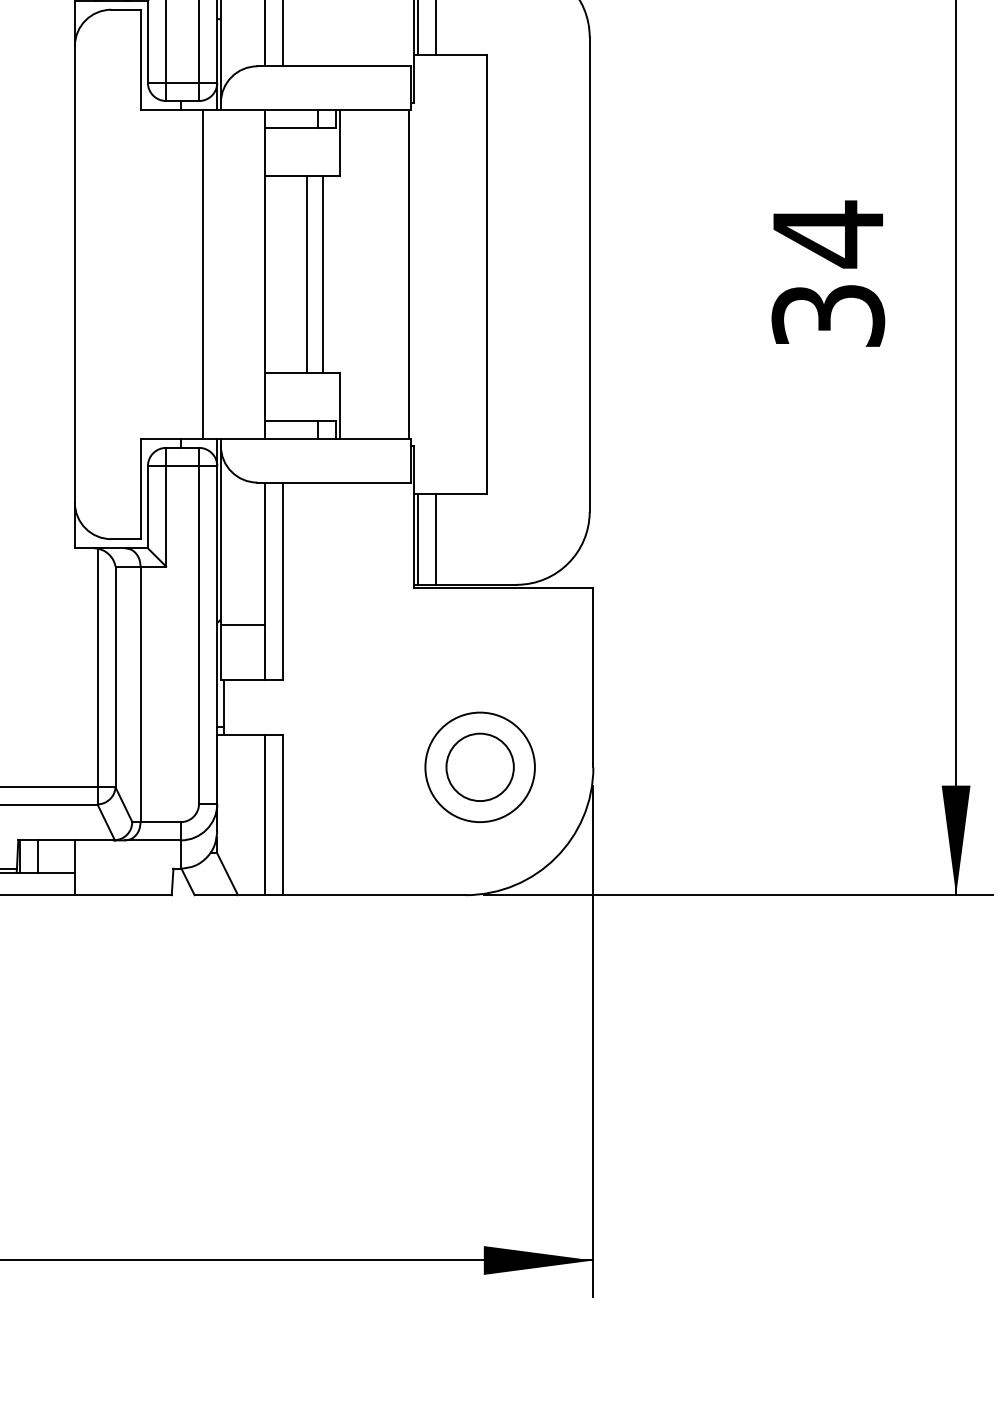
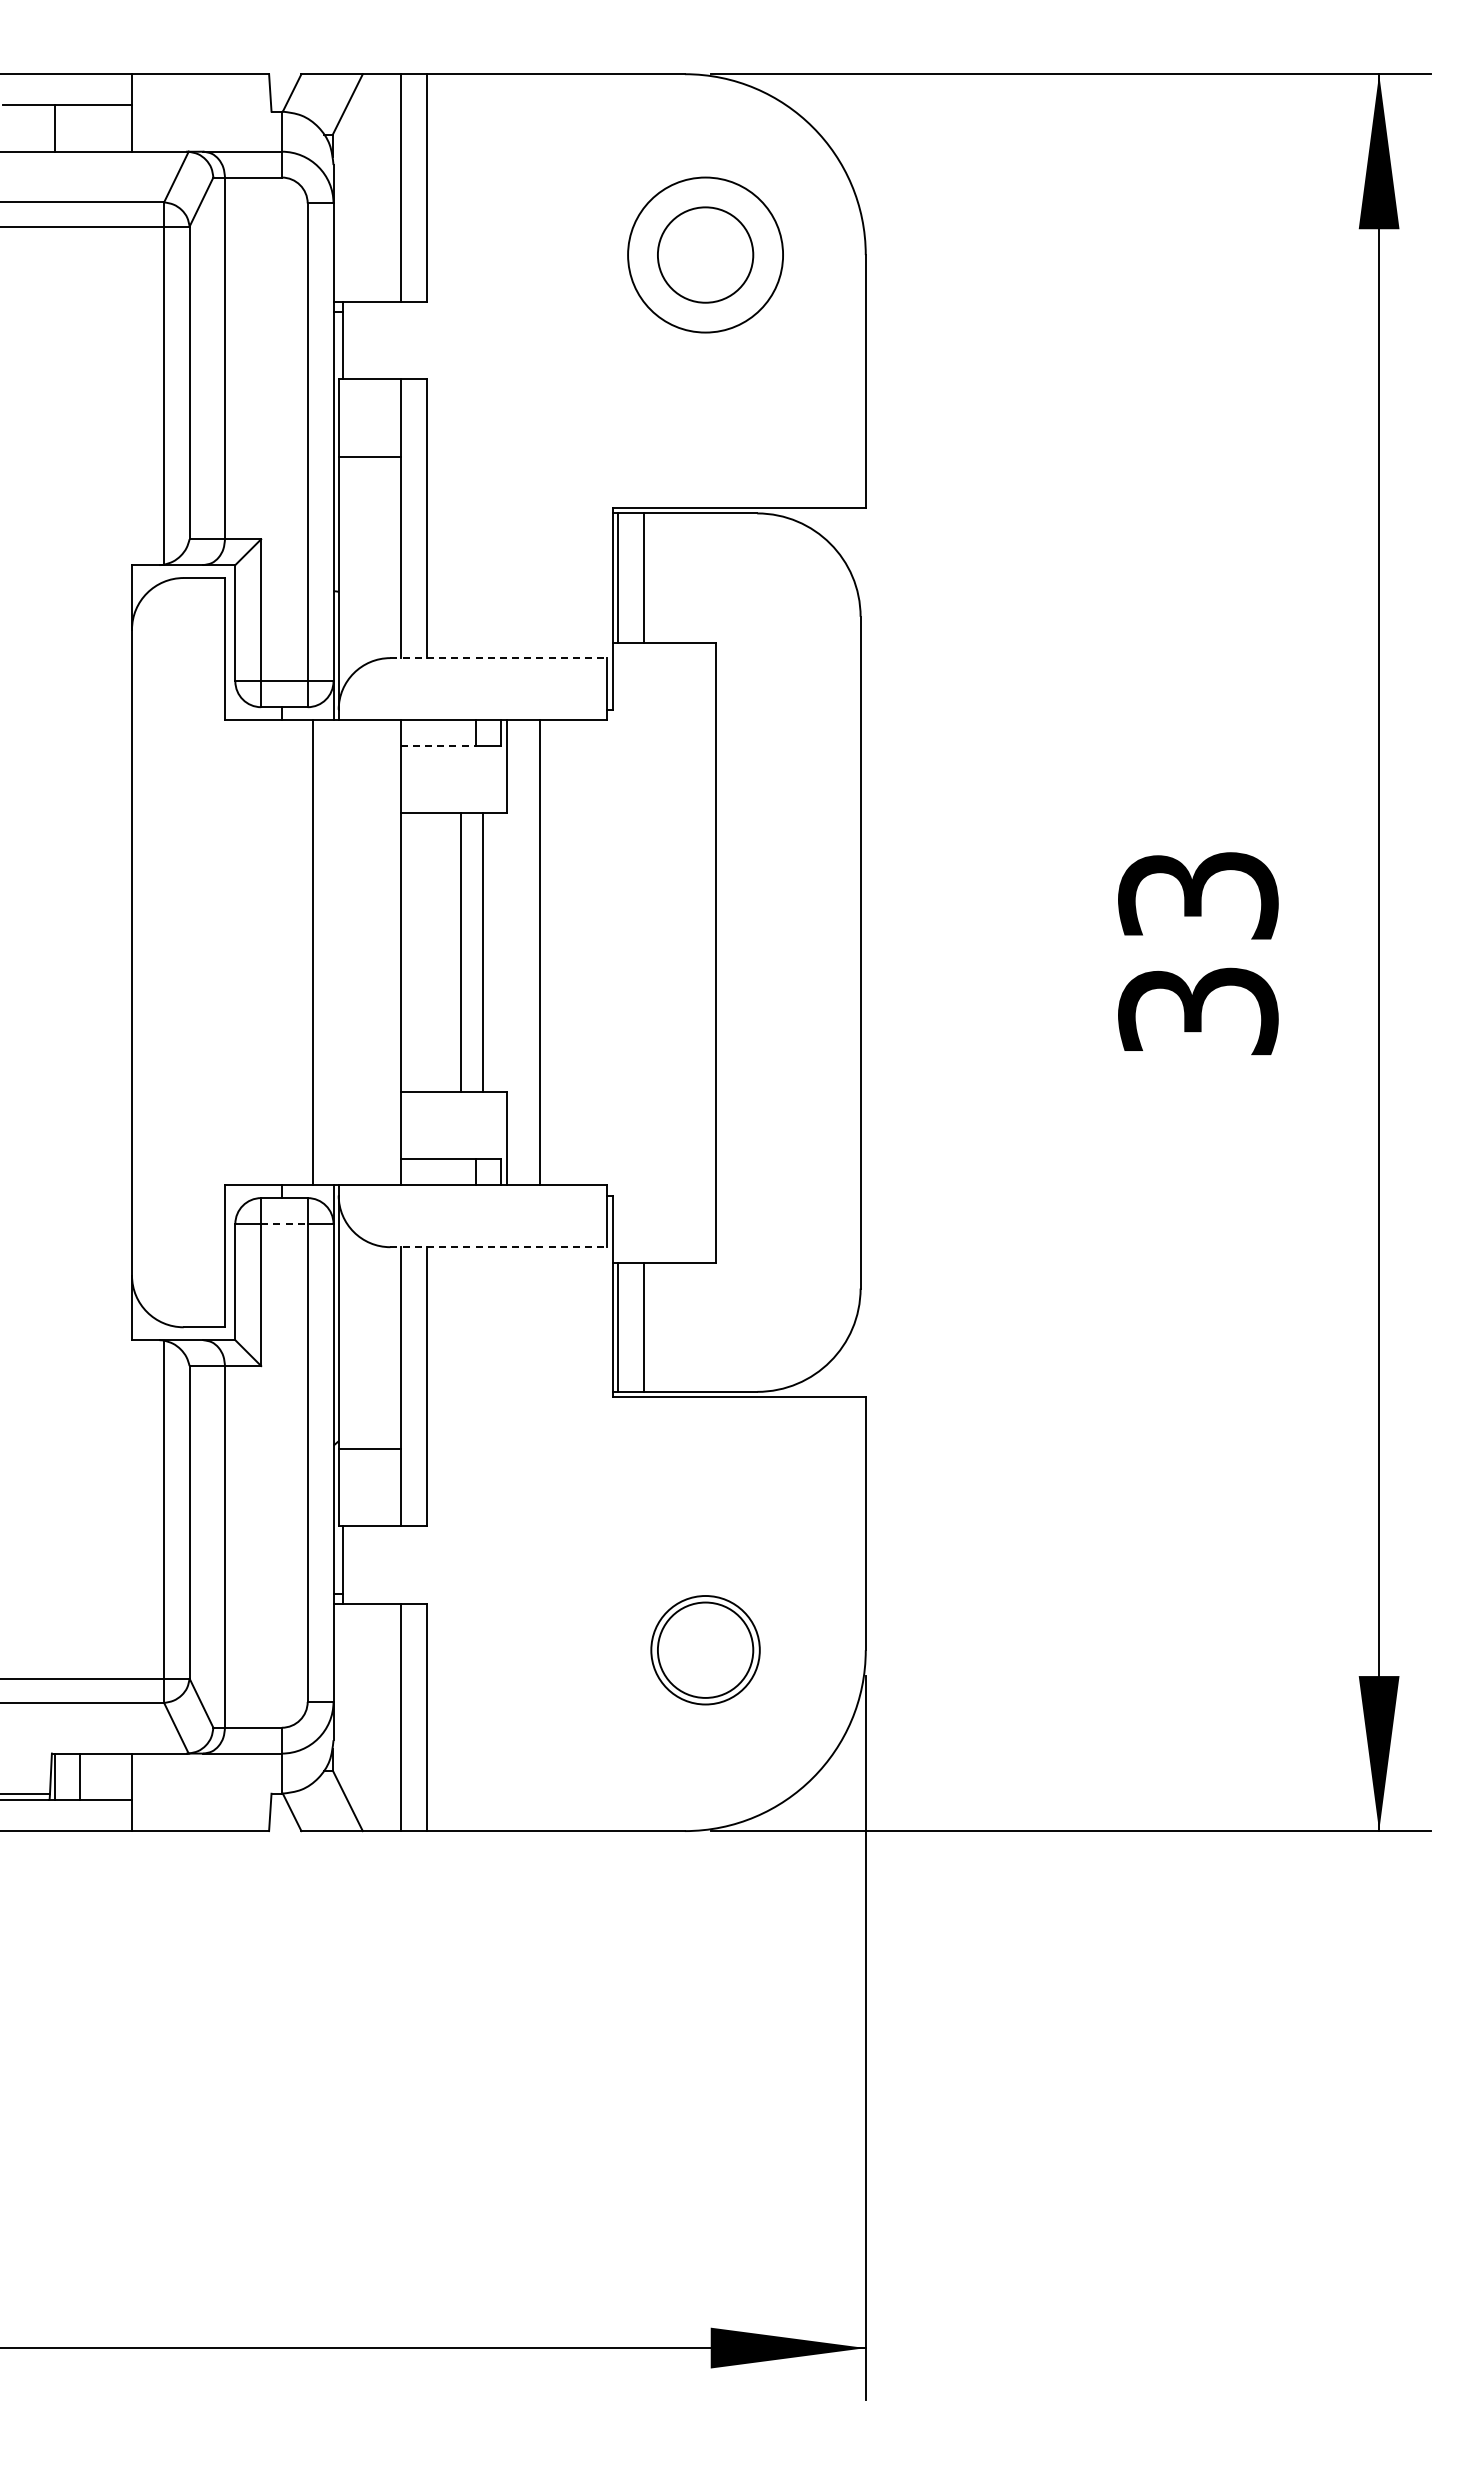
line: (333, 66) -> (498, 658), solid -> dashed
line: (291, 128) -> (438, 745), solid -> dashed
text: (828, 234) -> (1198, 895), 34 -> 33
line: (408, 274) -> (539, 952), moved
line: (182, 465) -> (284, 1223), solid -> dashed
line: (333, 482) -> (498, 1247), solid -> dashed
circle: (480, 766) -> (705, 1649), size x0.7

